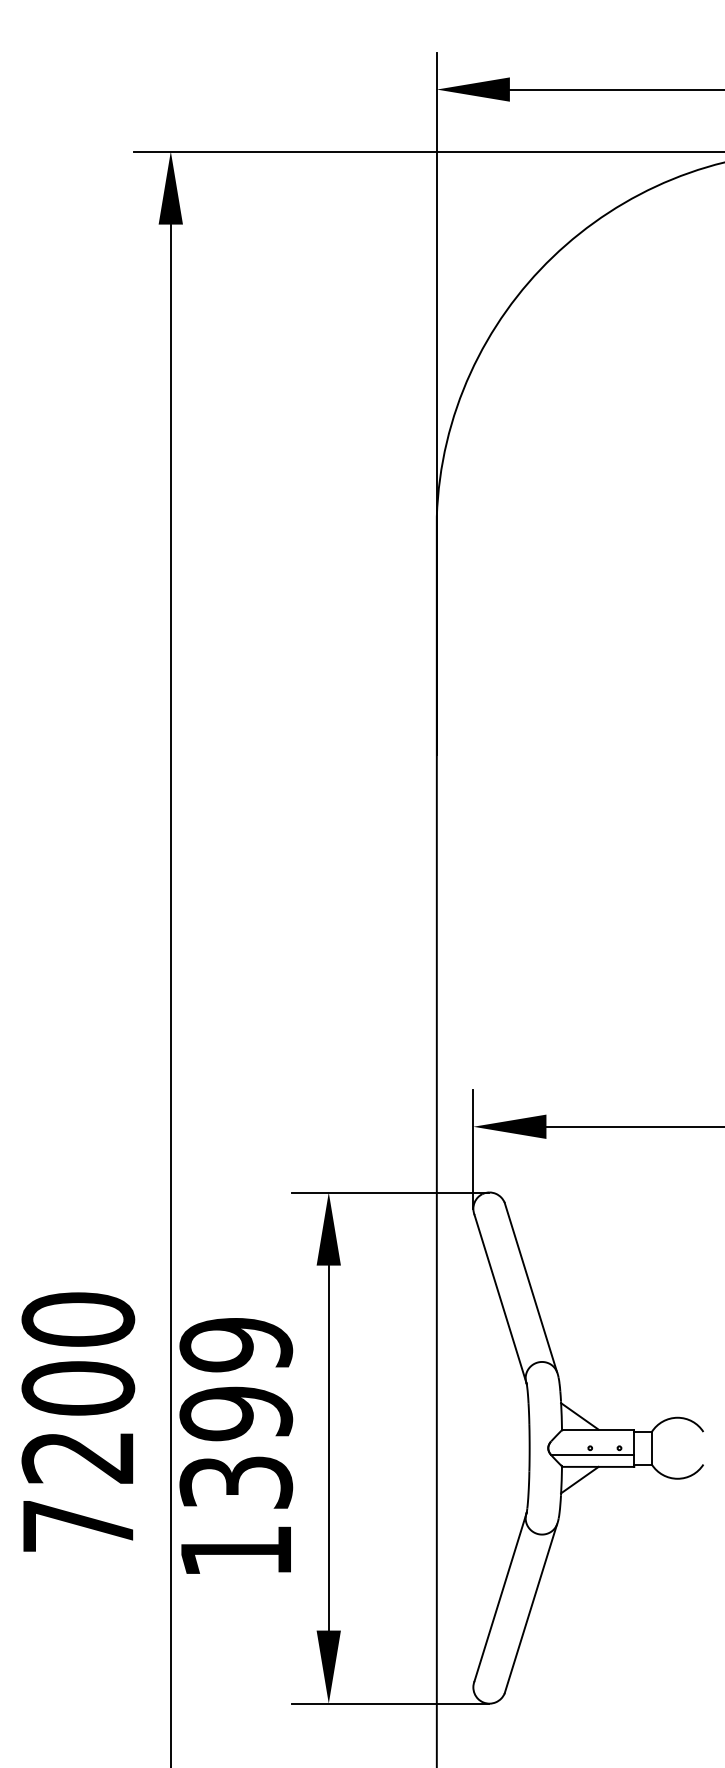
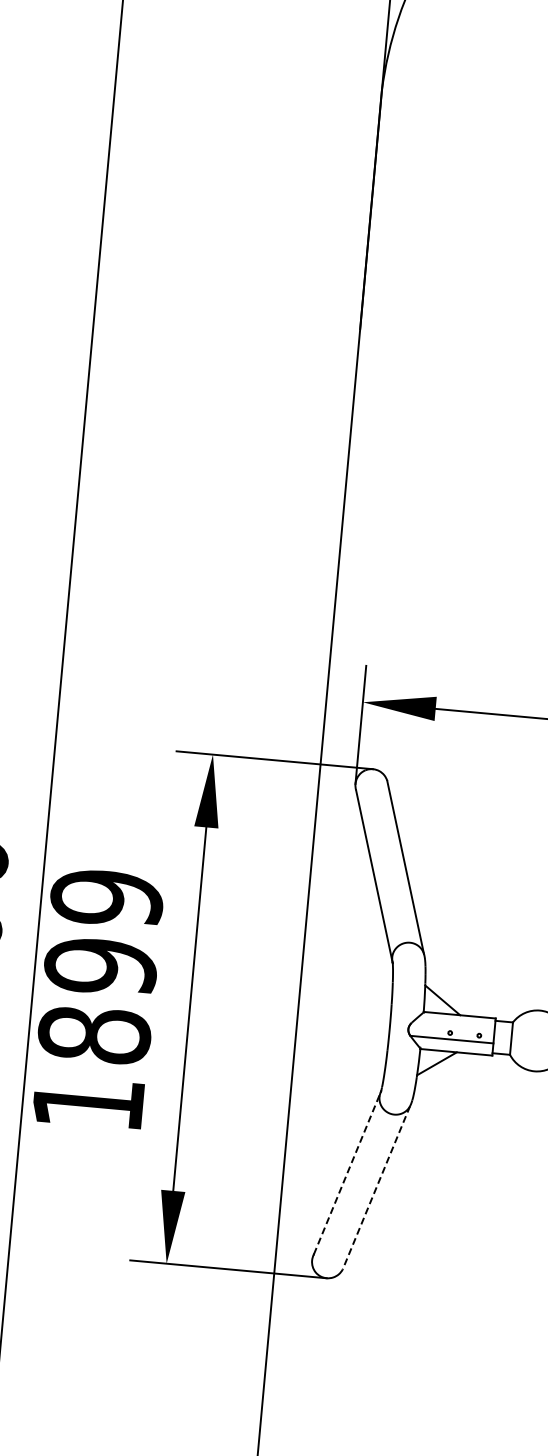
text: (236, 1482) -> (94, 1035), 1399 -> 1899
line: (500, 1596) -> (347, 1172), solid -> dashed
line: (530, 1609) -> (376, 1188), solid -> dashed

